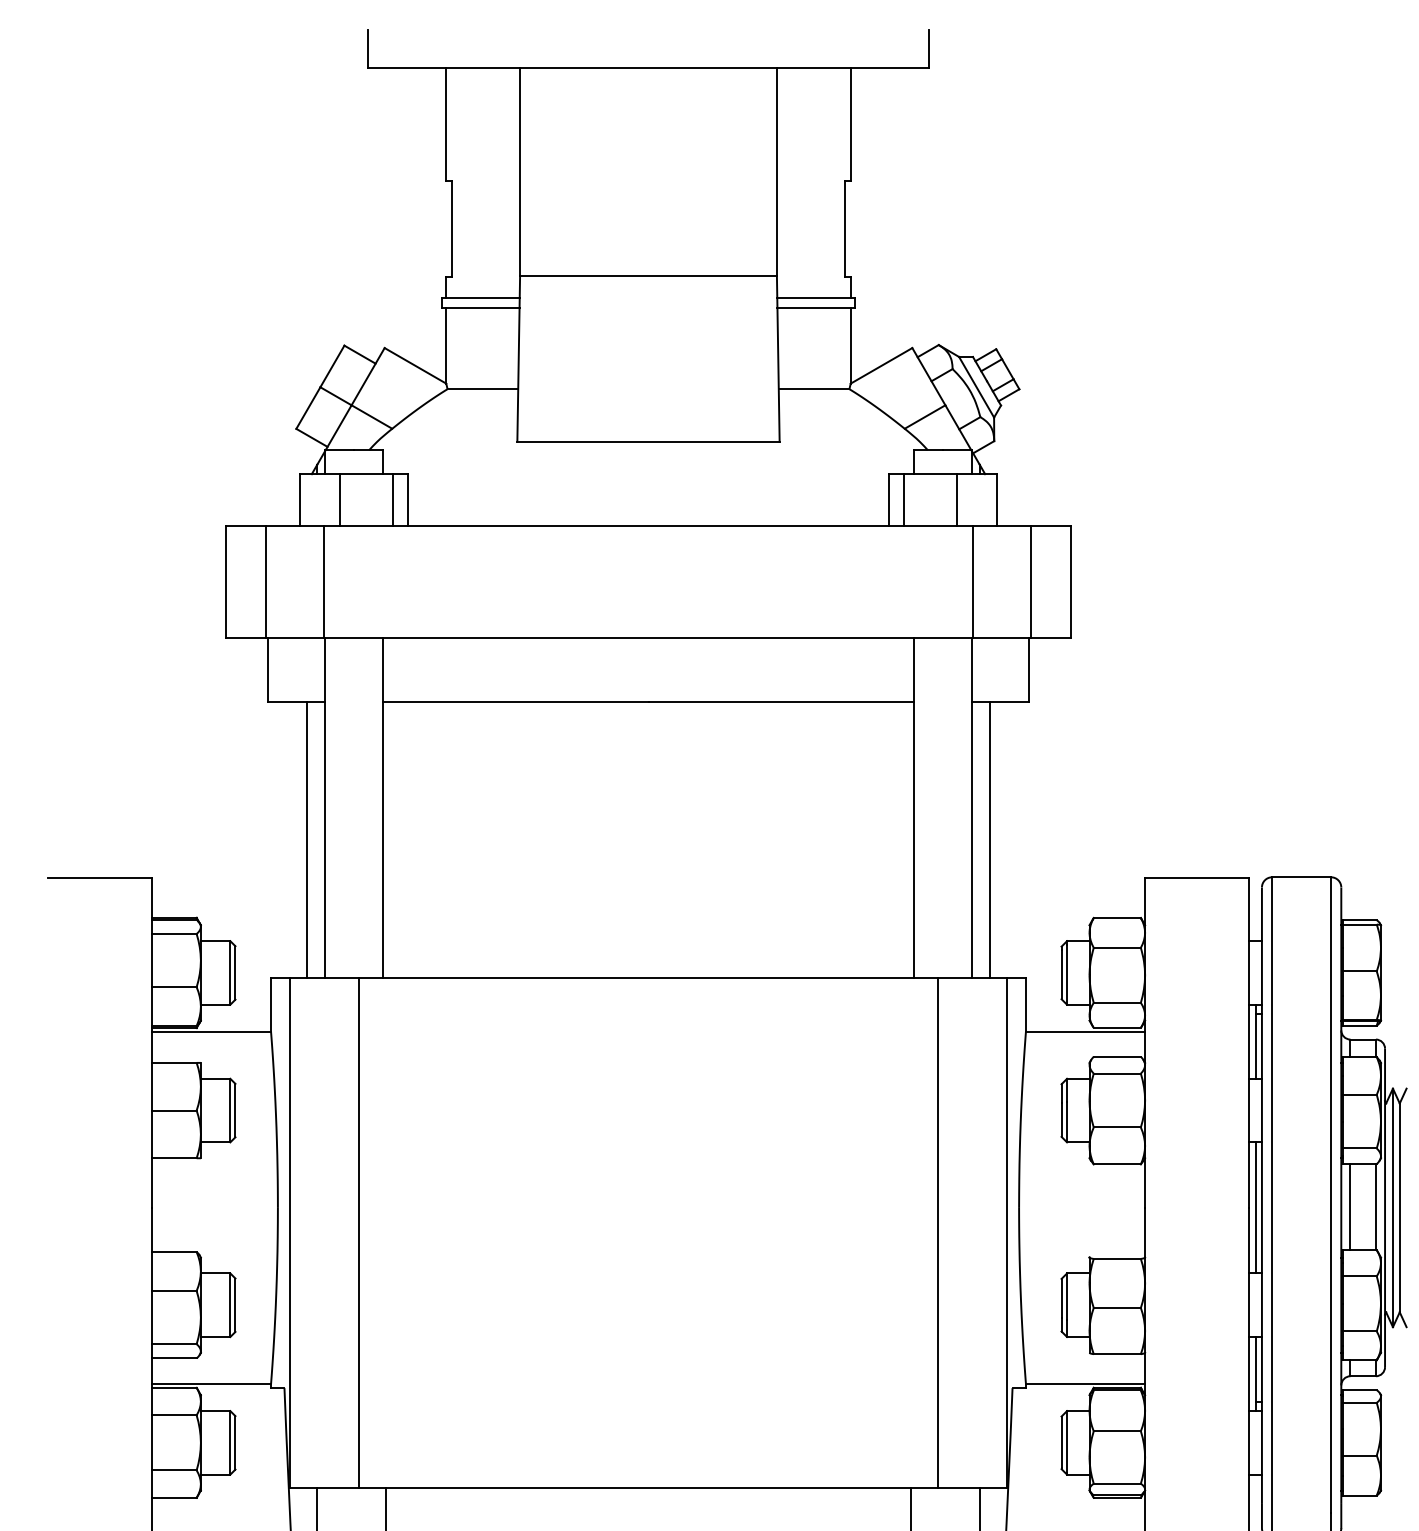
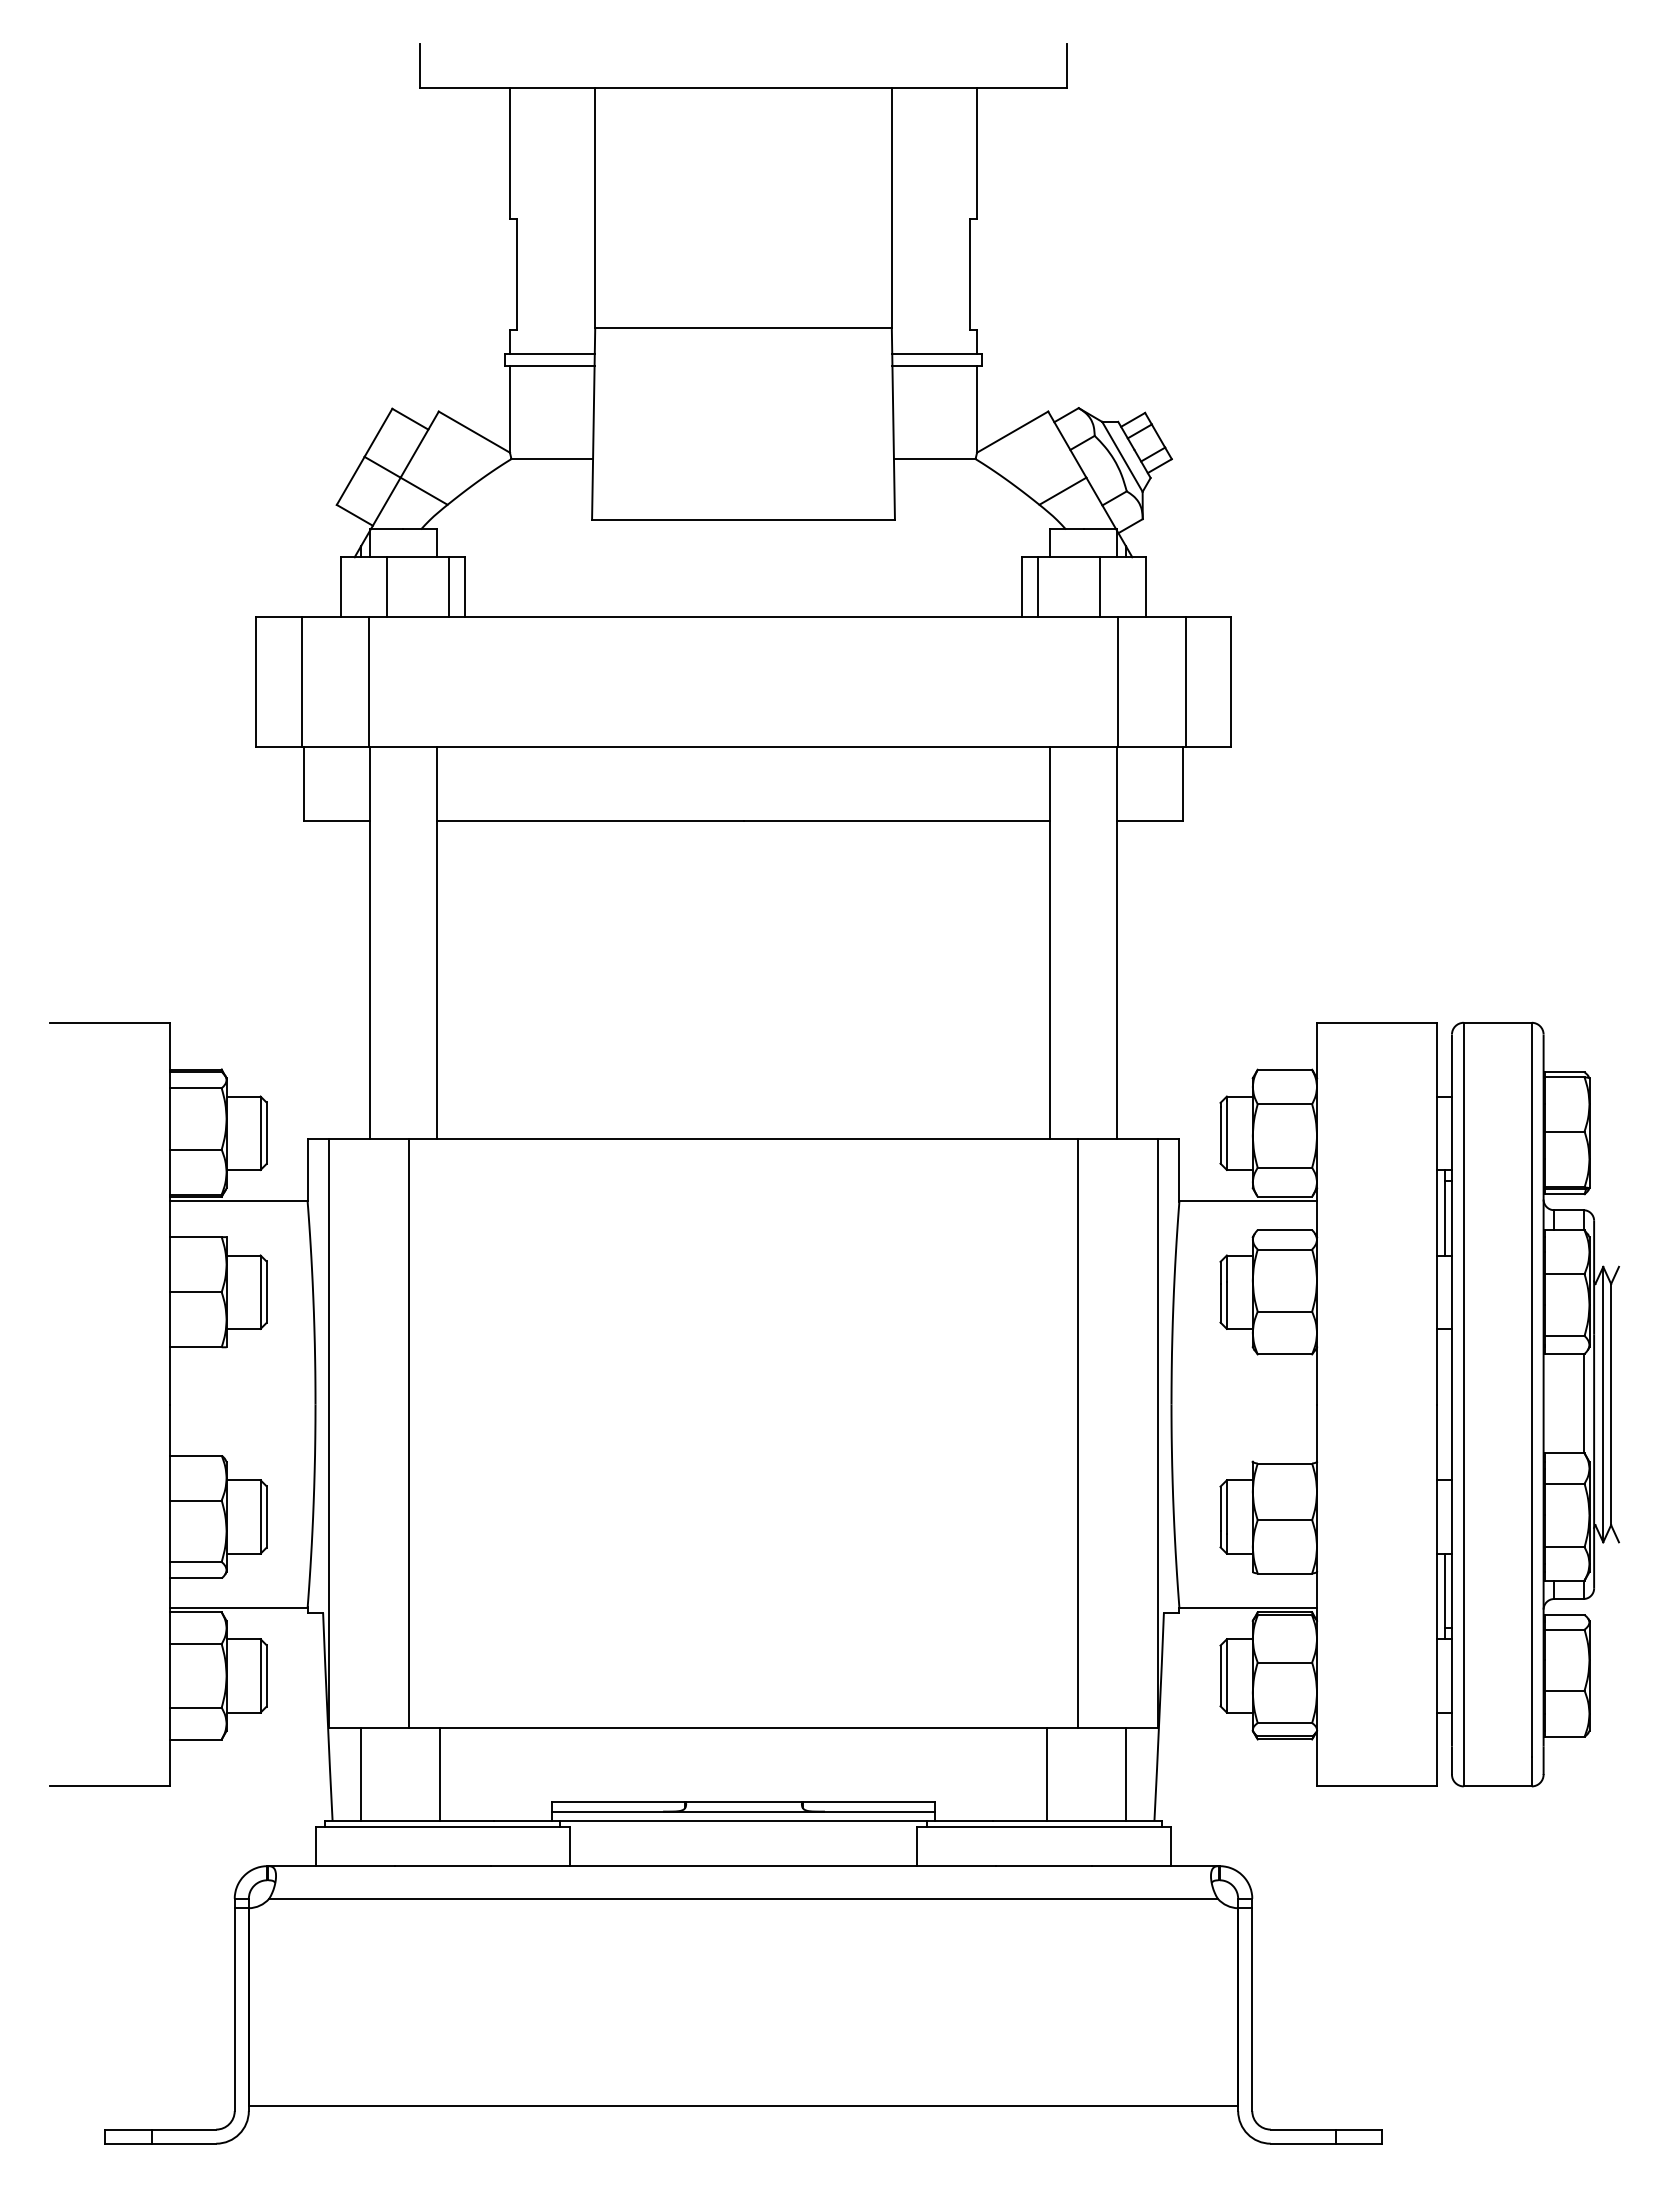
line: (306, 839) -> (348, 979), removed
line: (990, 839) -> (1138, 979), removed
line: (1350, 1206) -> (1554, 1403), removed
line: (1255, 1207) -> (1444, 1404), removed

